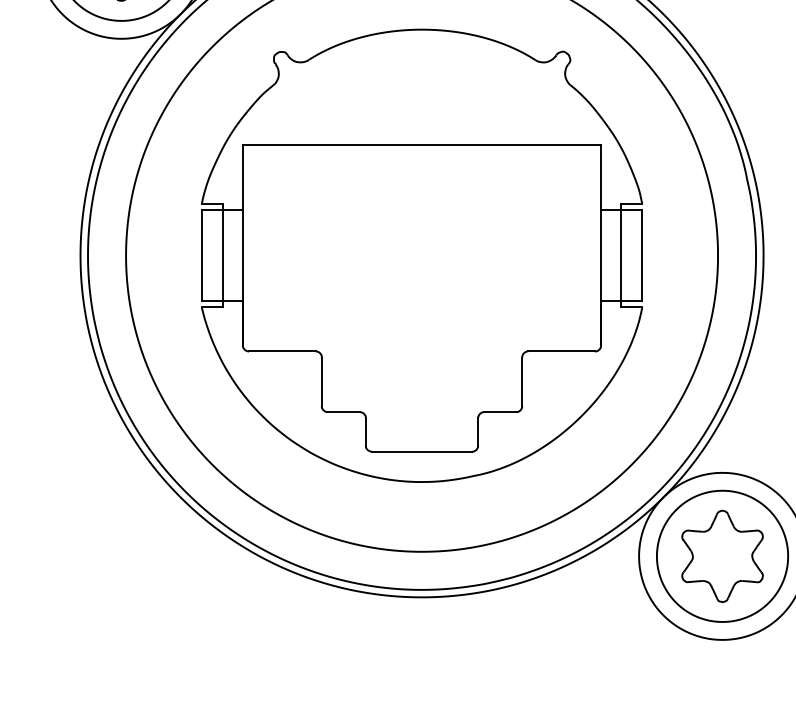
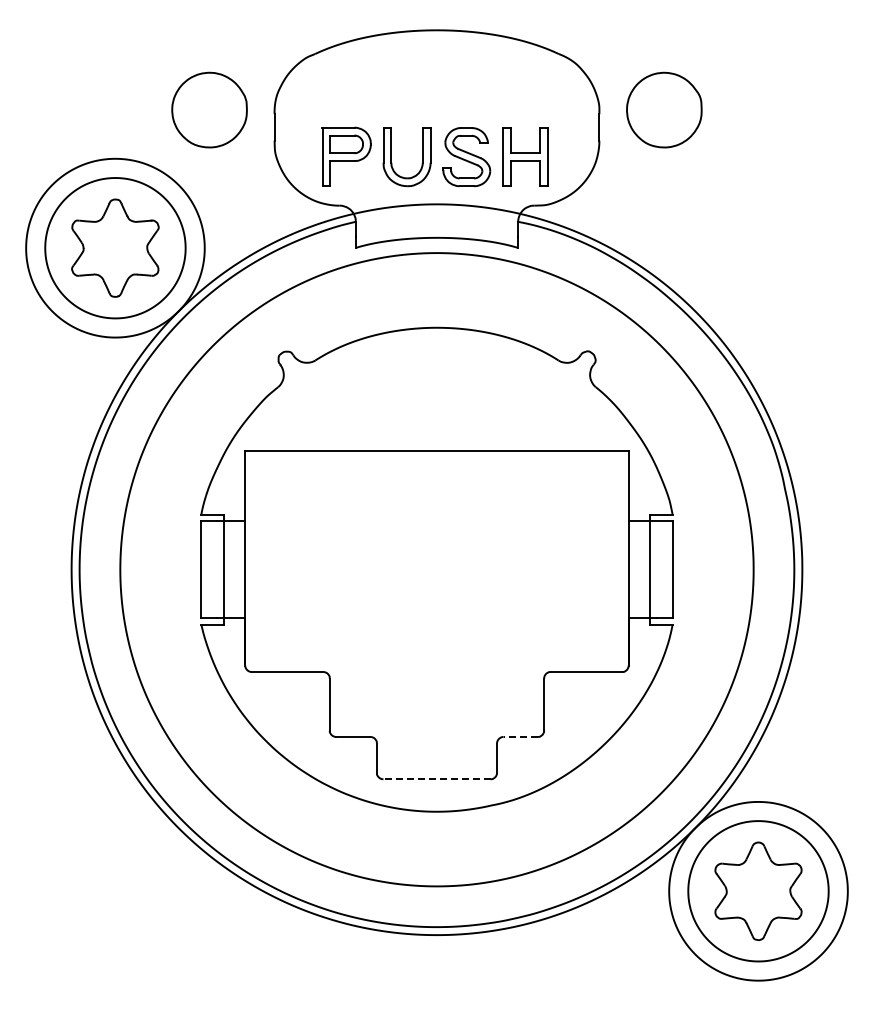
line: (500, 411) -> (520, 736), solid -> dashed
line: (421, 451) -> (436, 779), solid -> dashed

